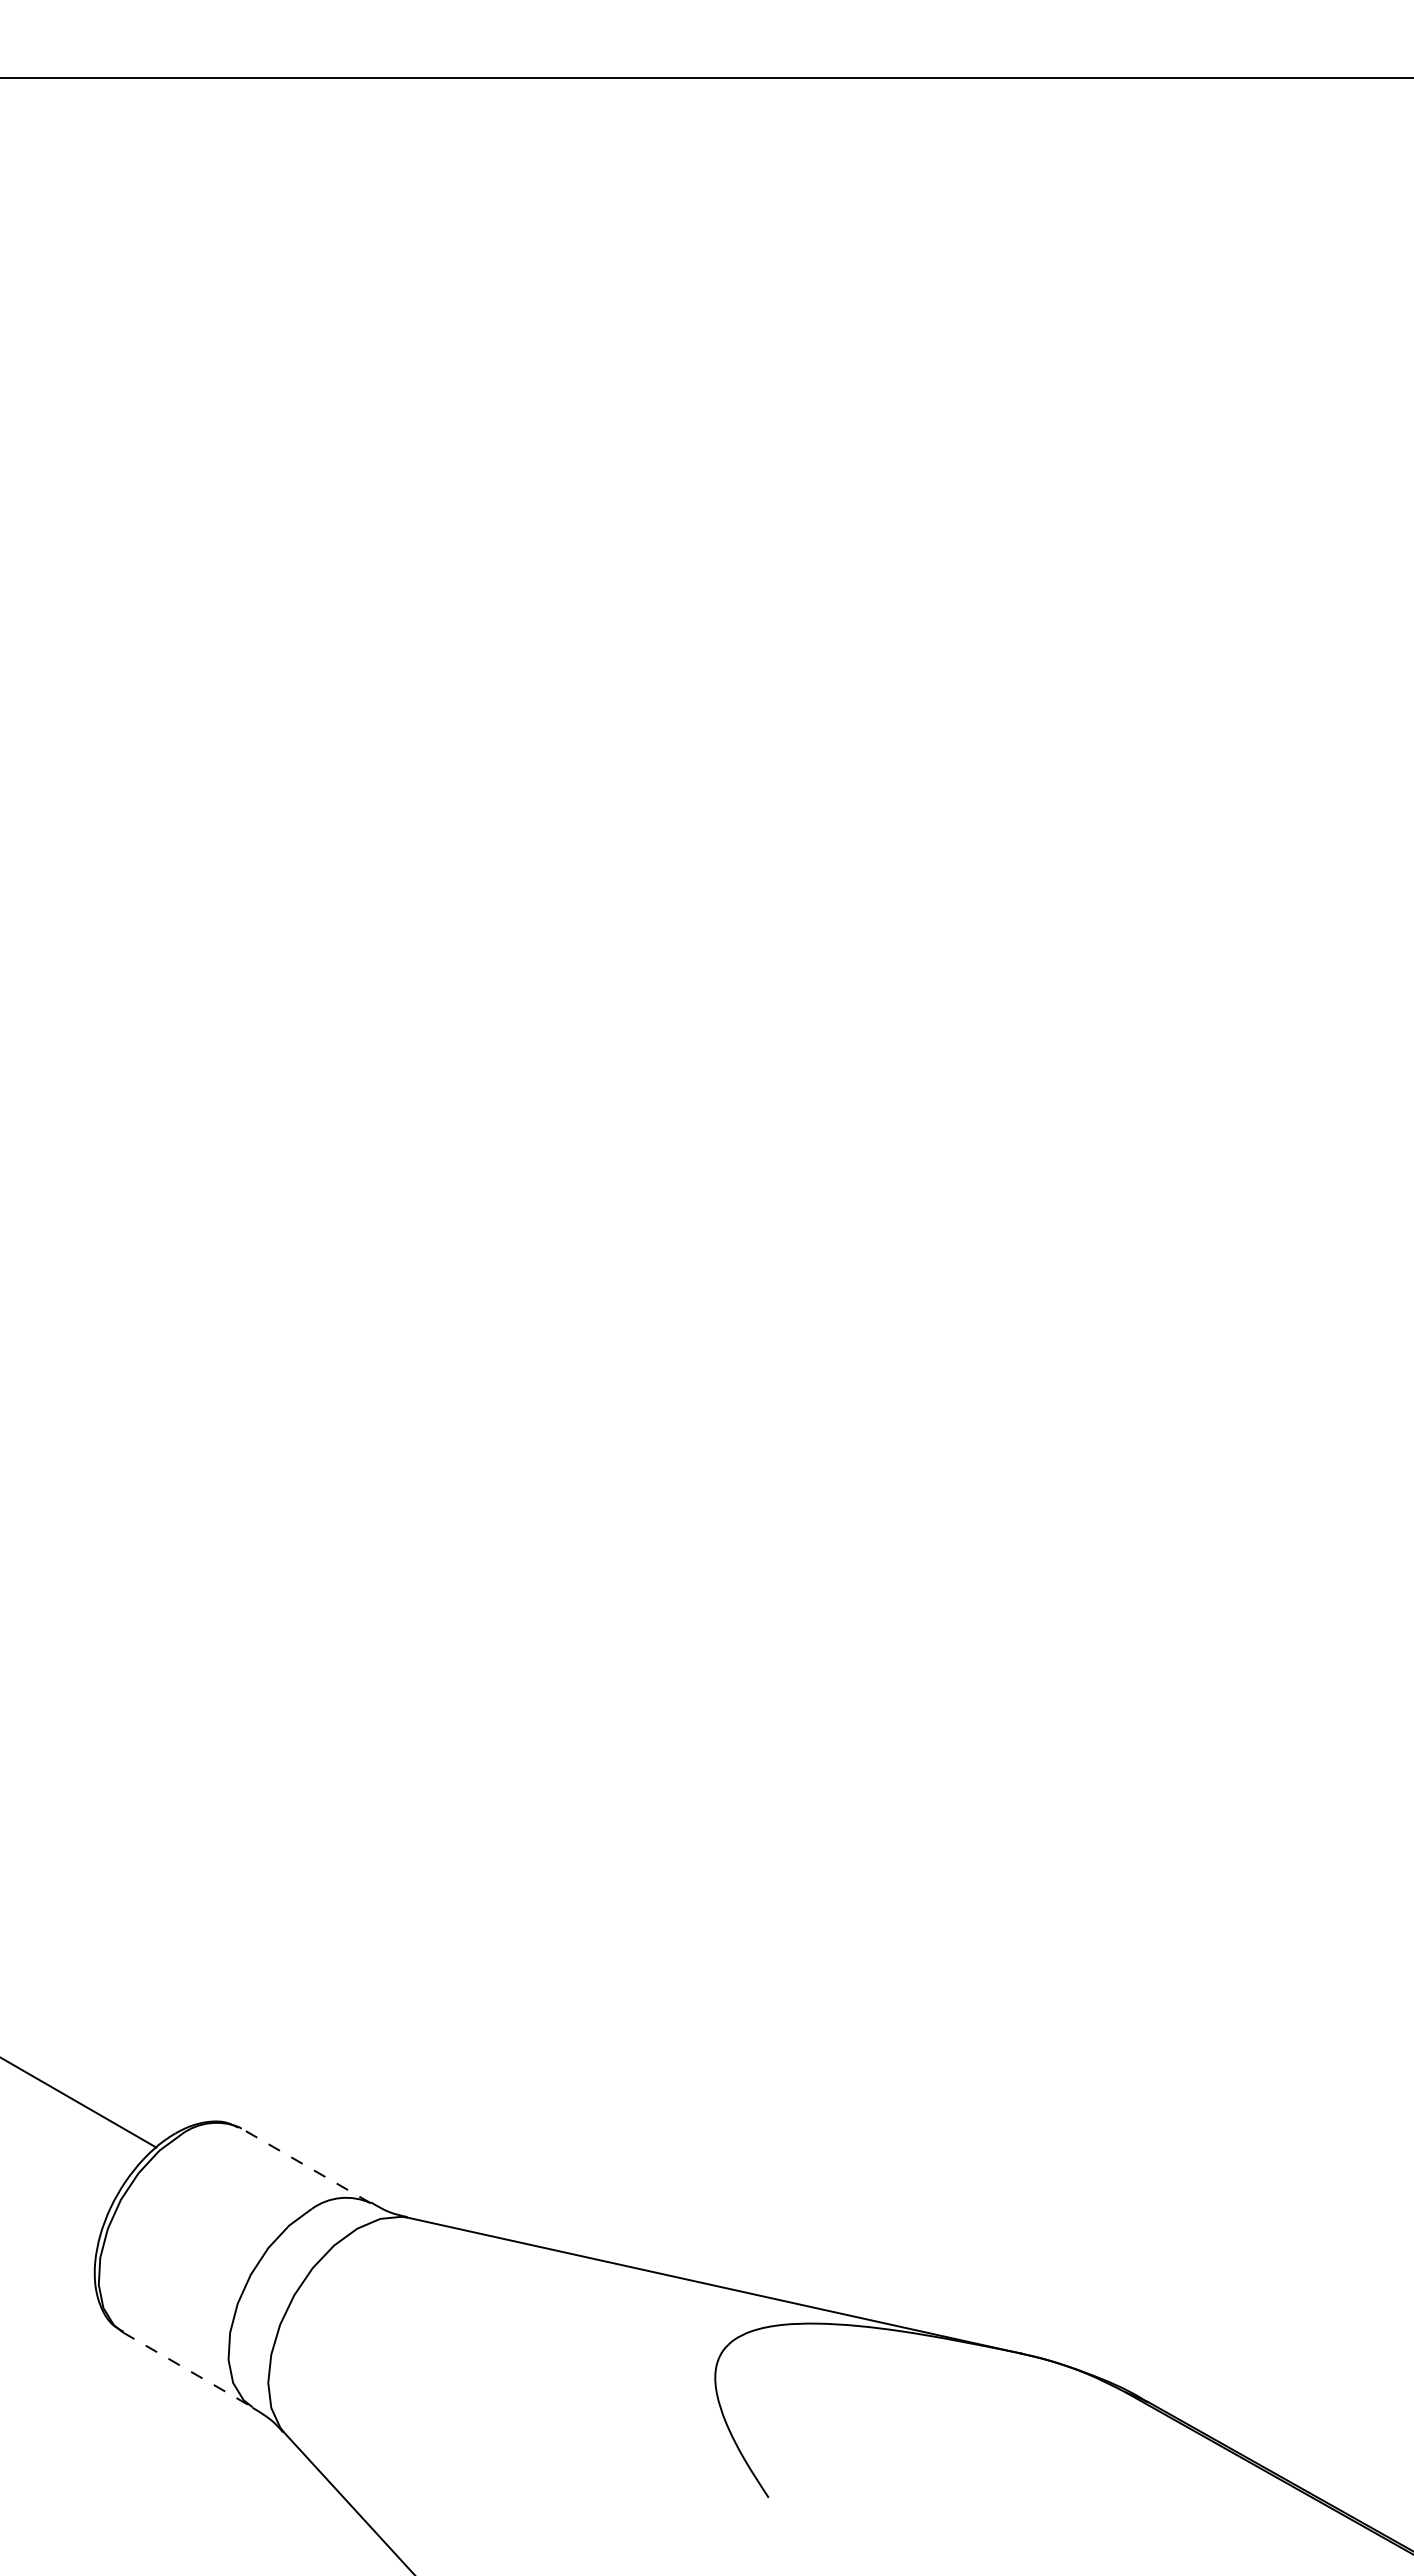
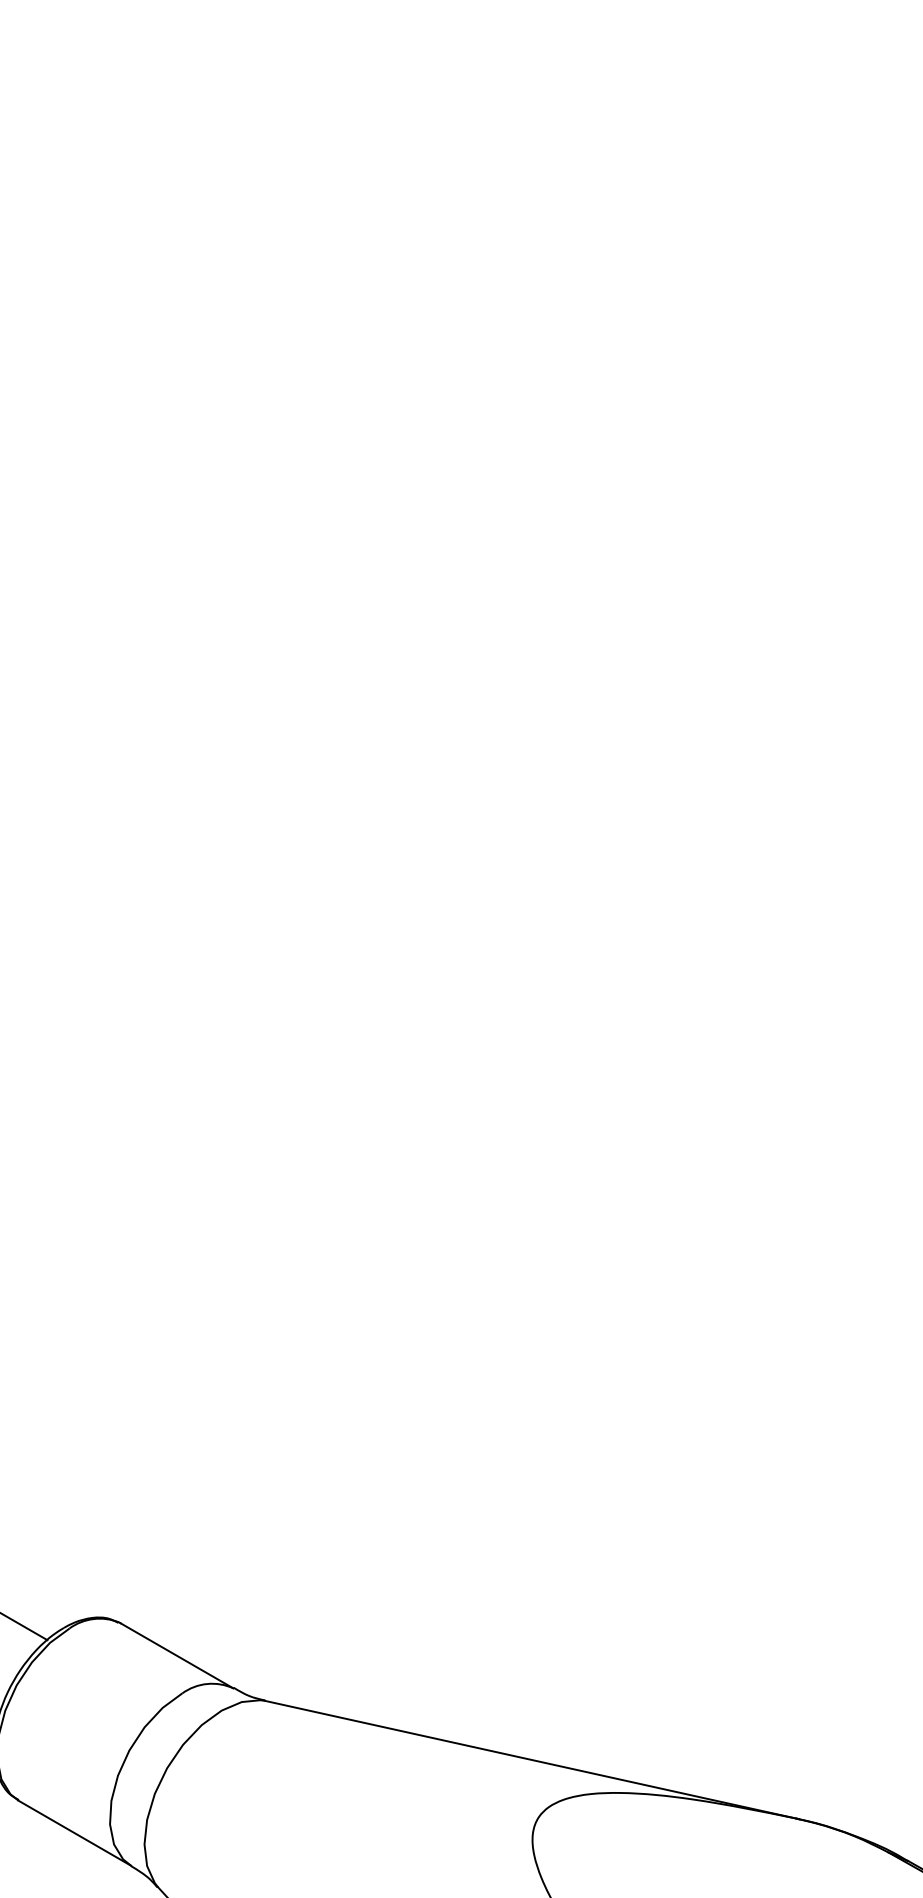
line: (305, 2165) -> (176, 1655), dashed -> solid
line: (187, 2370) -> (74, 1833), dashed -> solid

